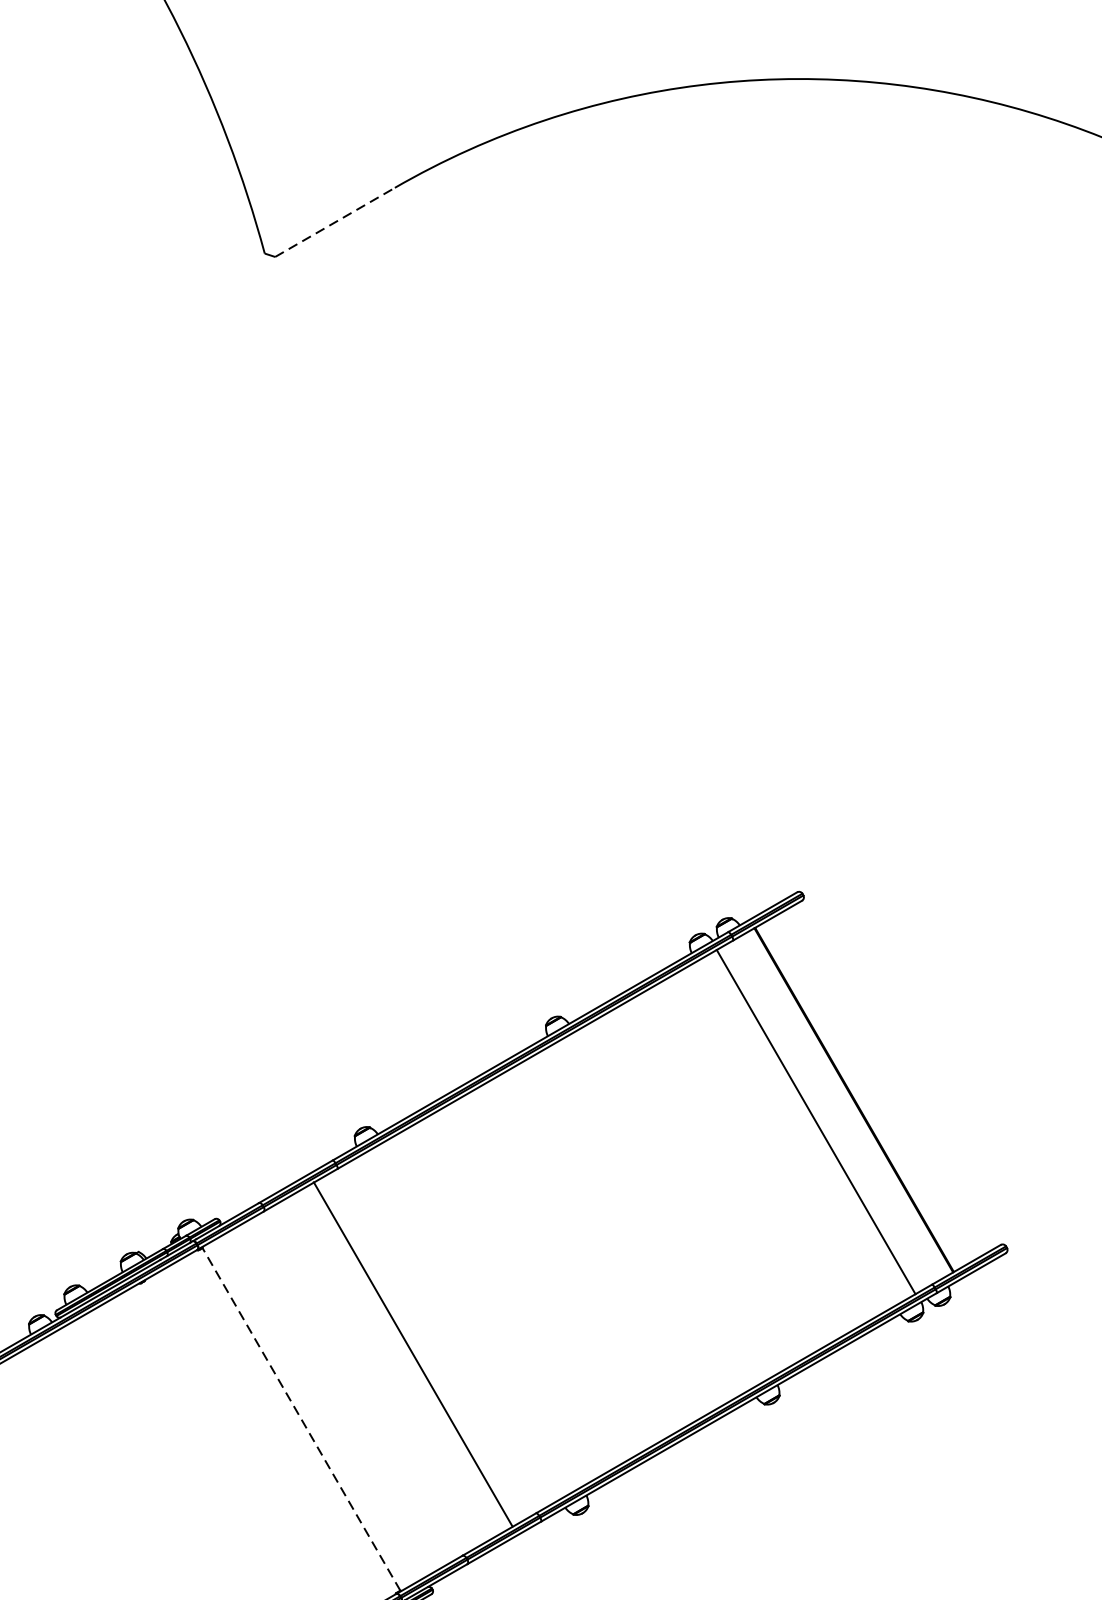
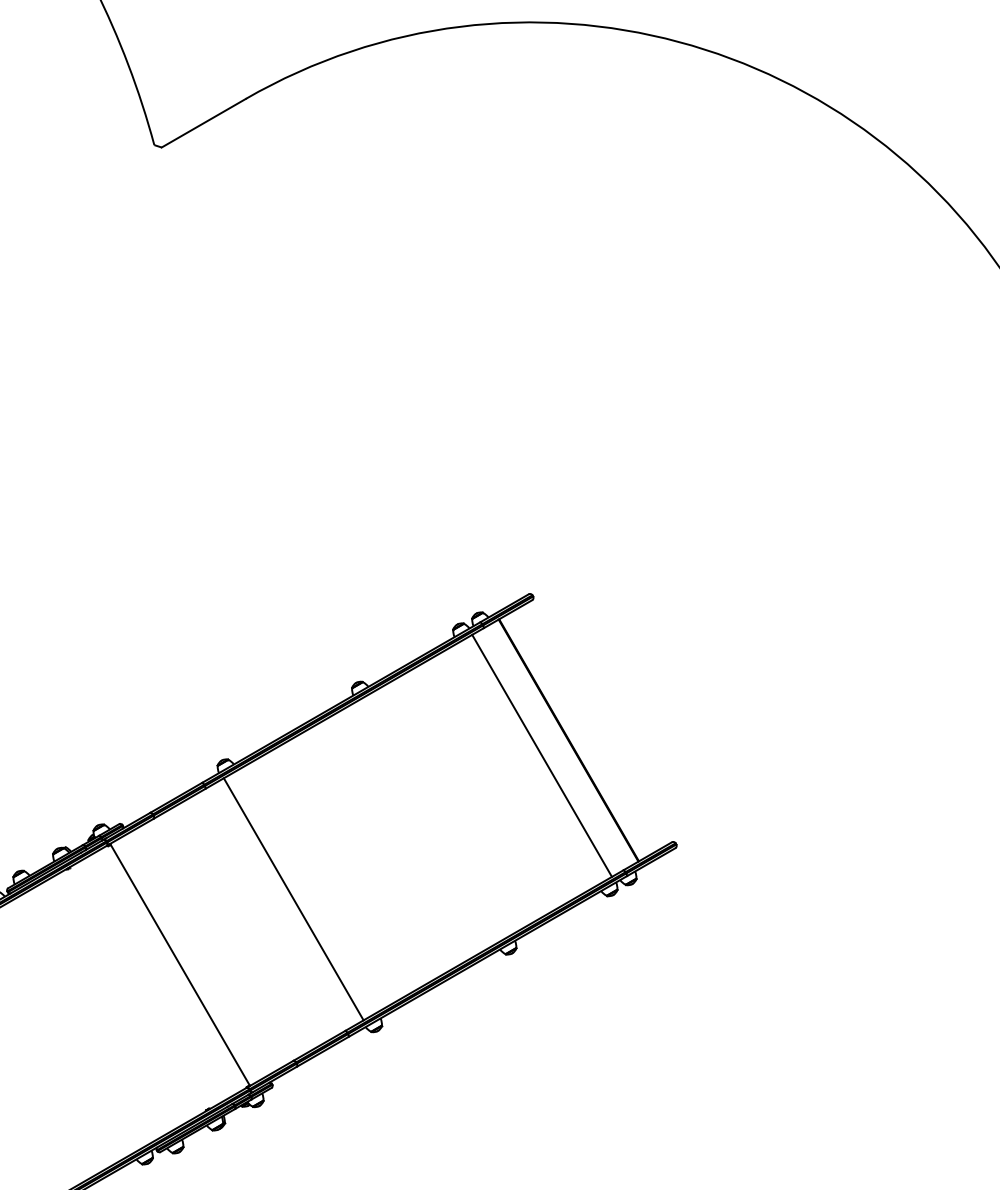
line: (334, 222) -> (203, 123), dashed -> solid
line: (412, 1354) -> (293, 899), moved
line: (300, 1418) -> (179, 964), dashed -> solid

